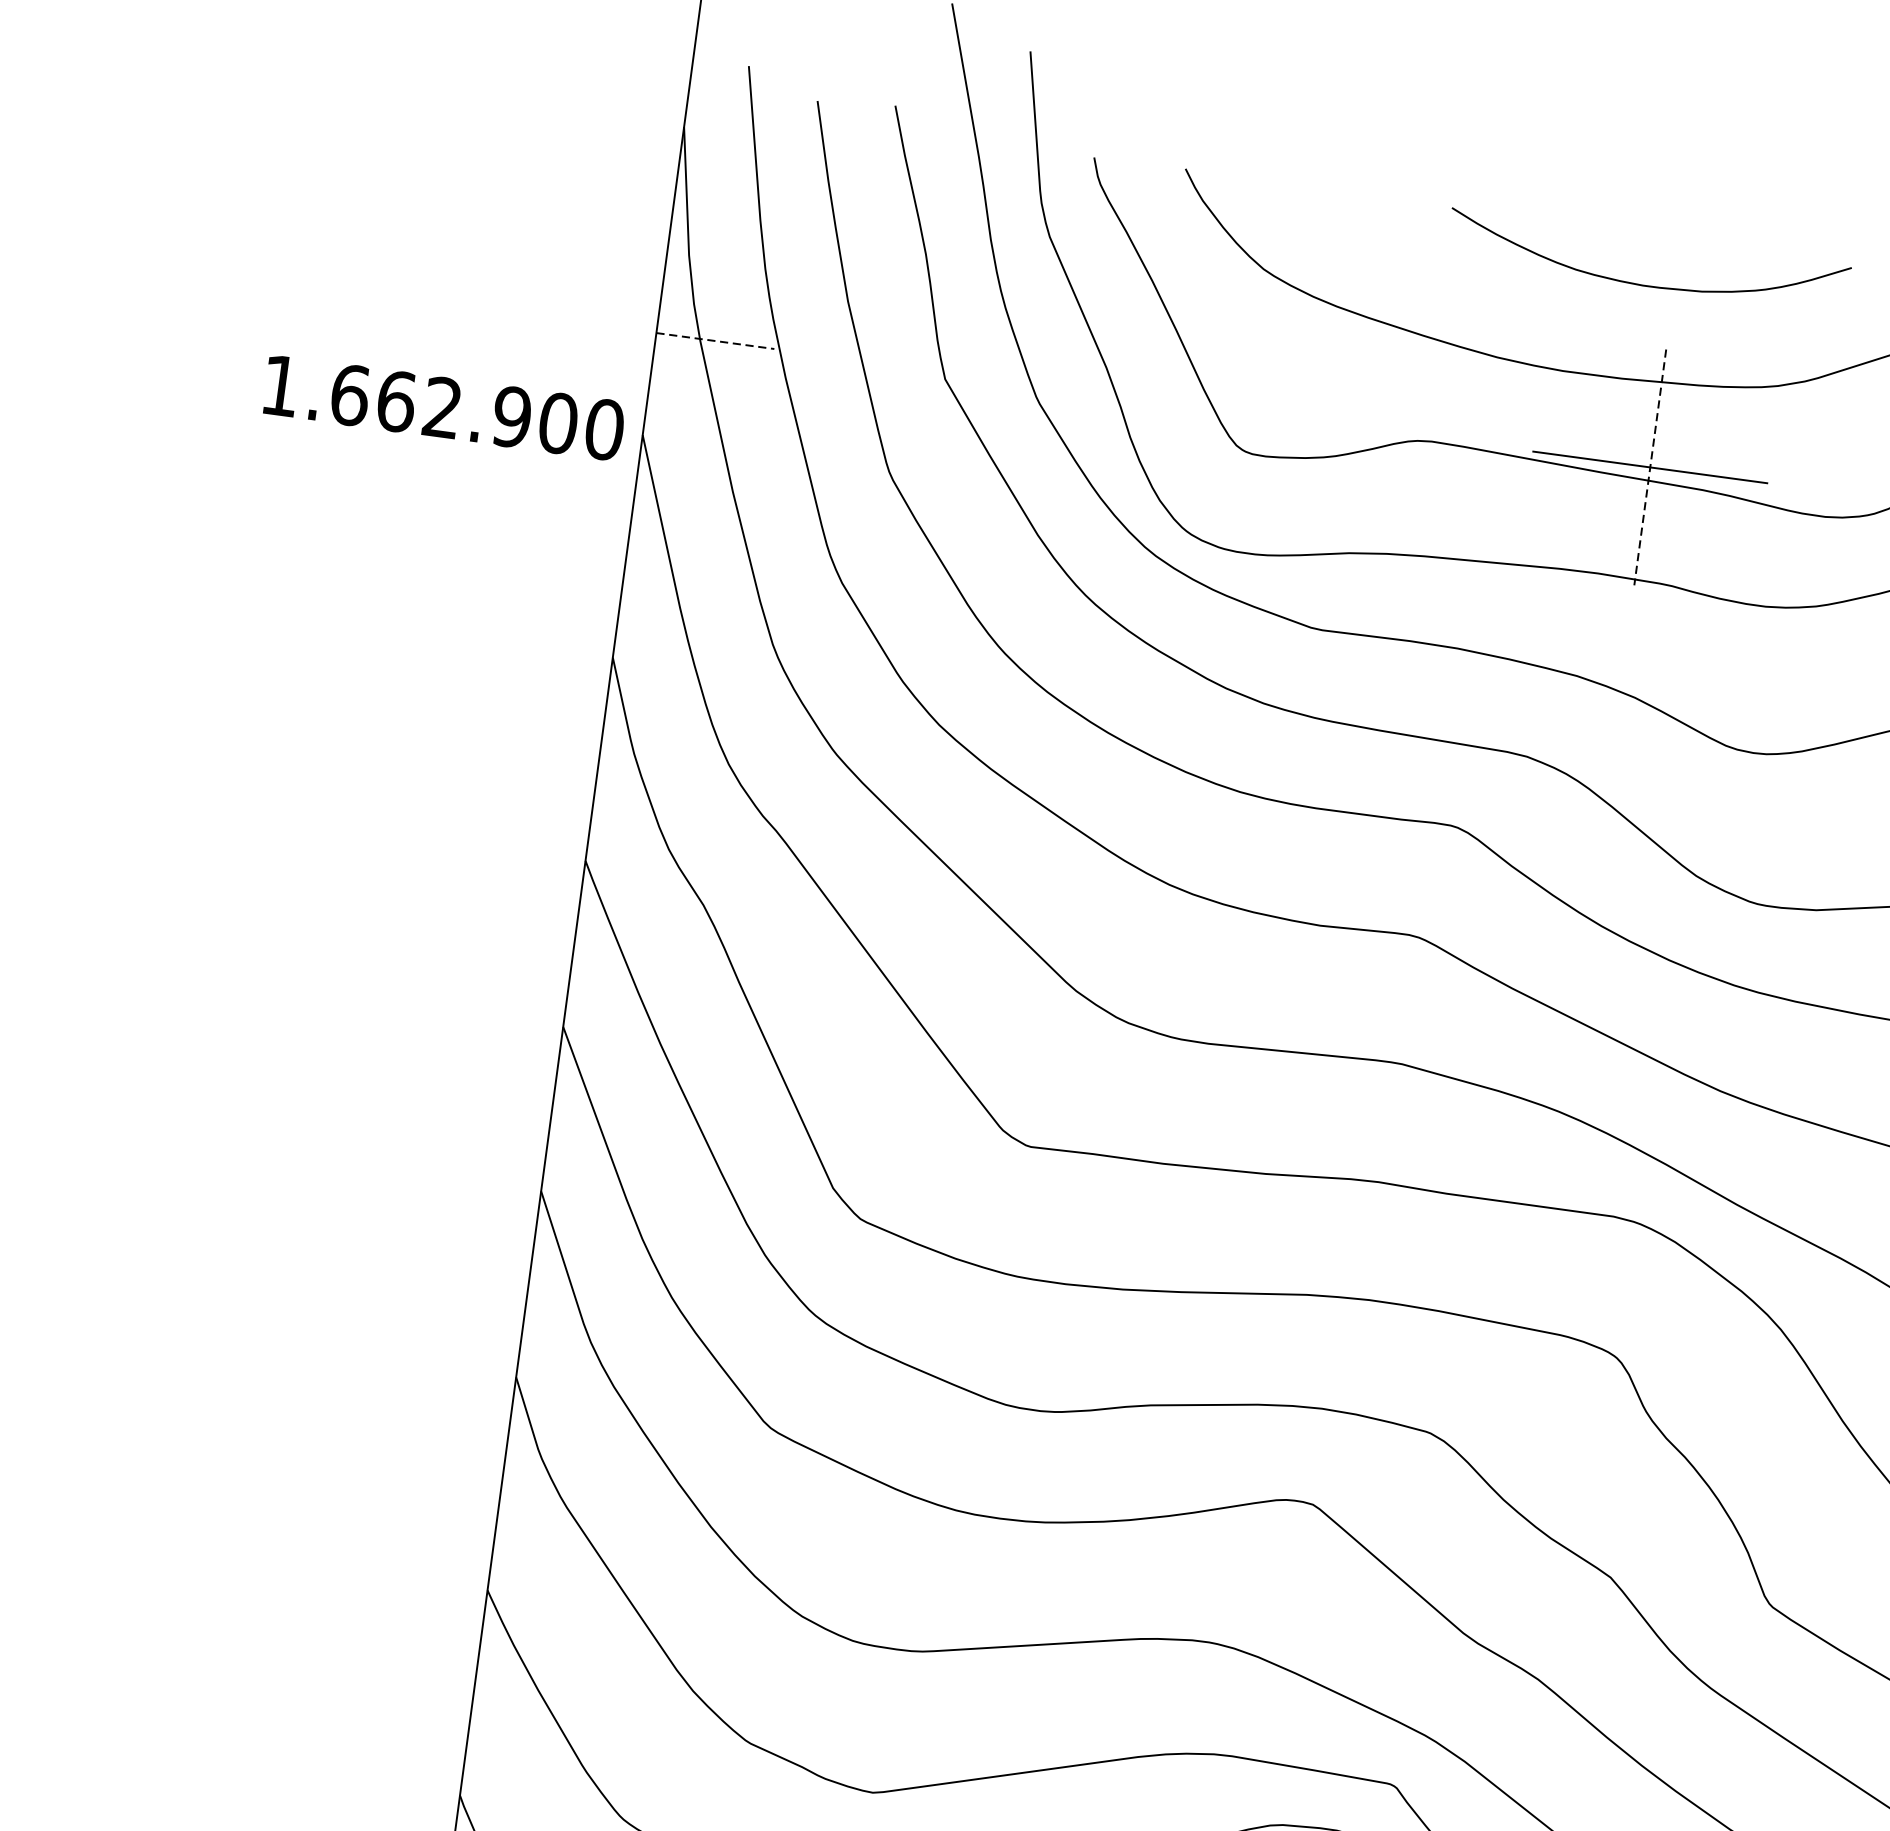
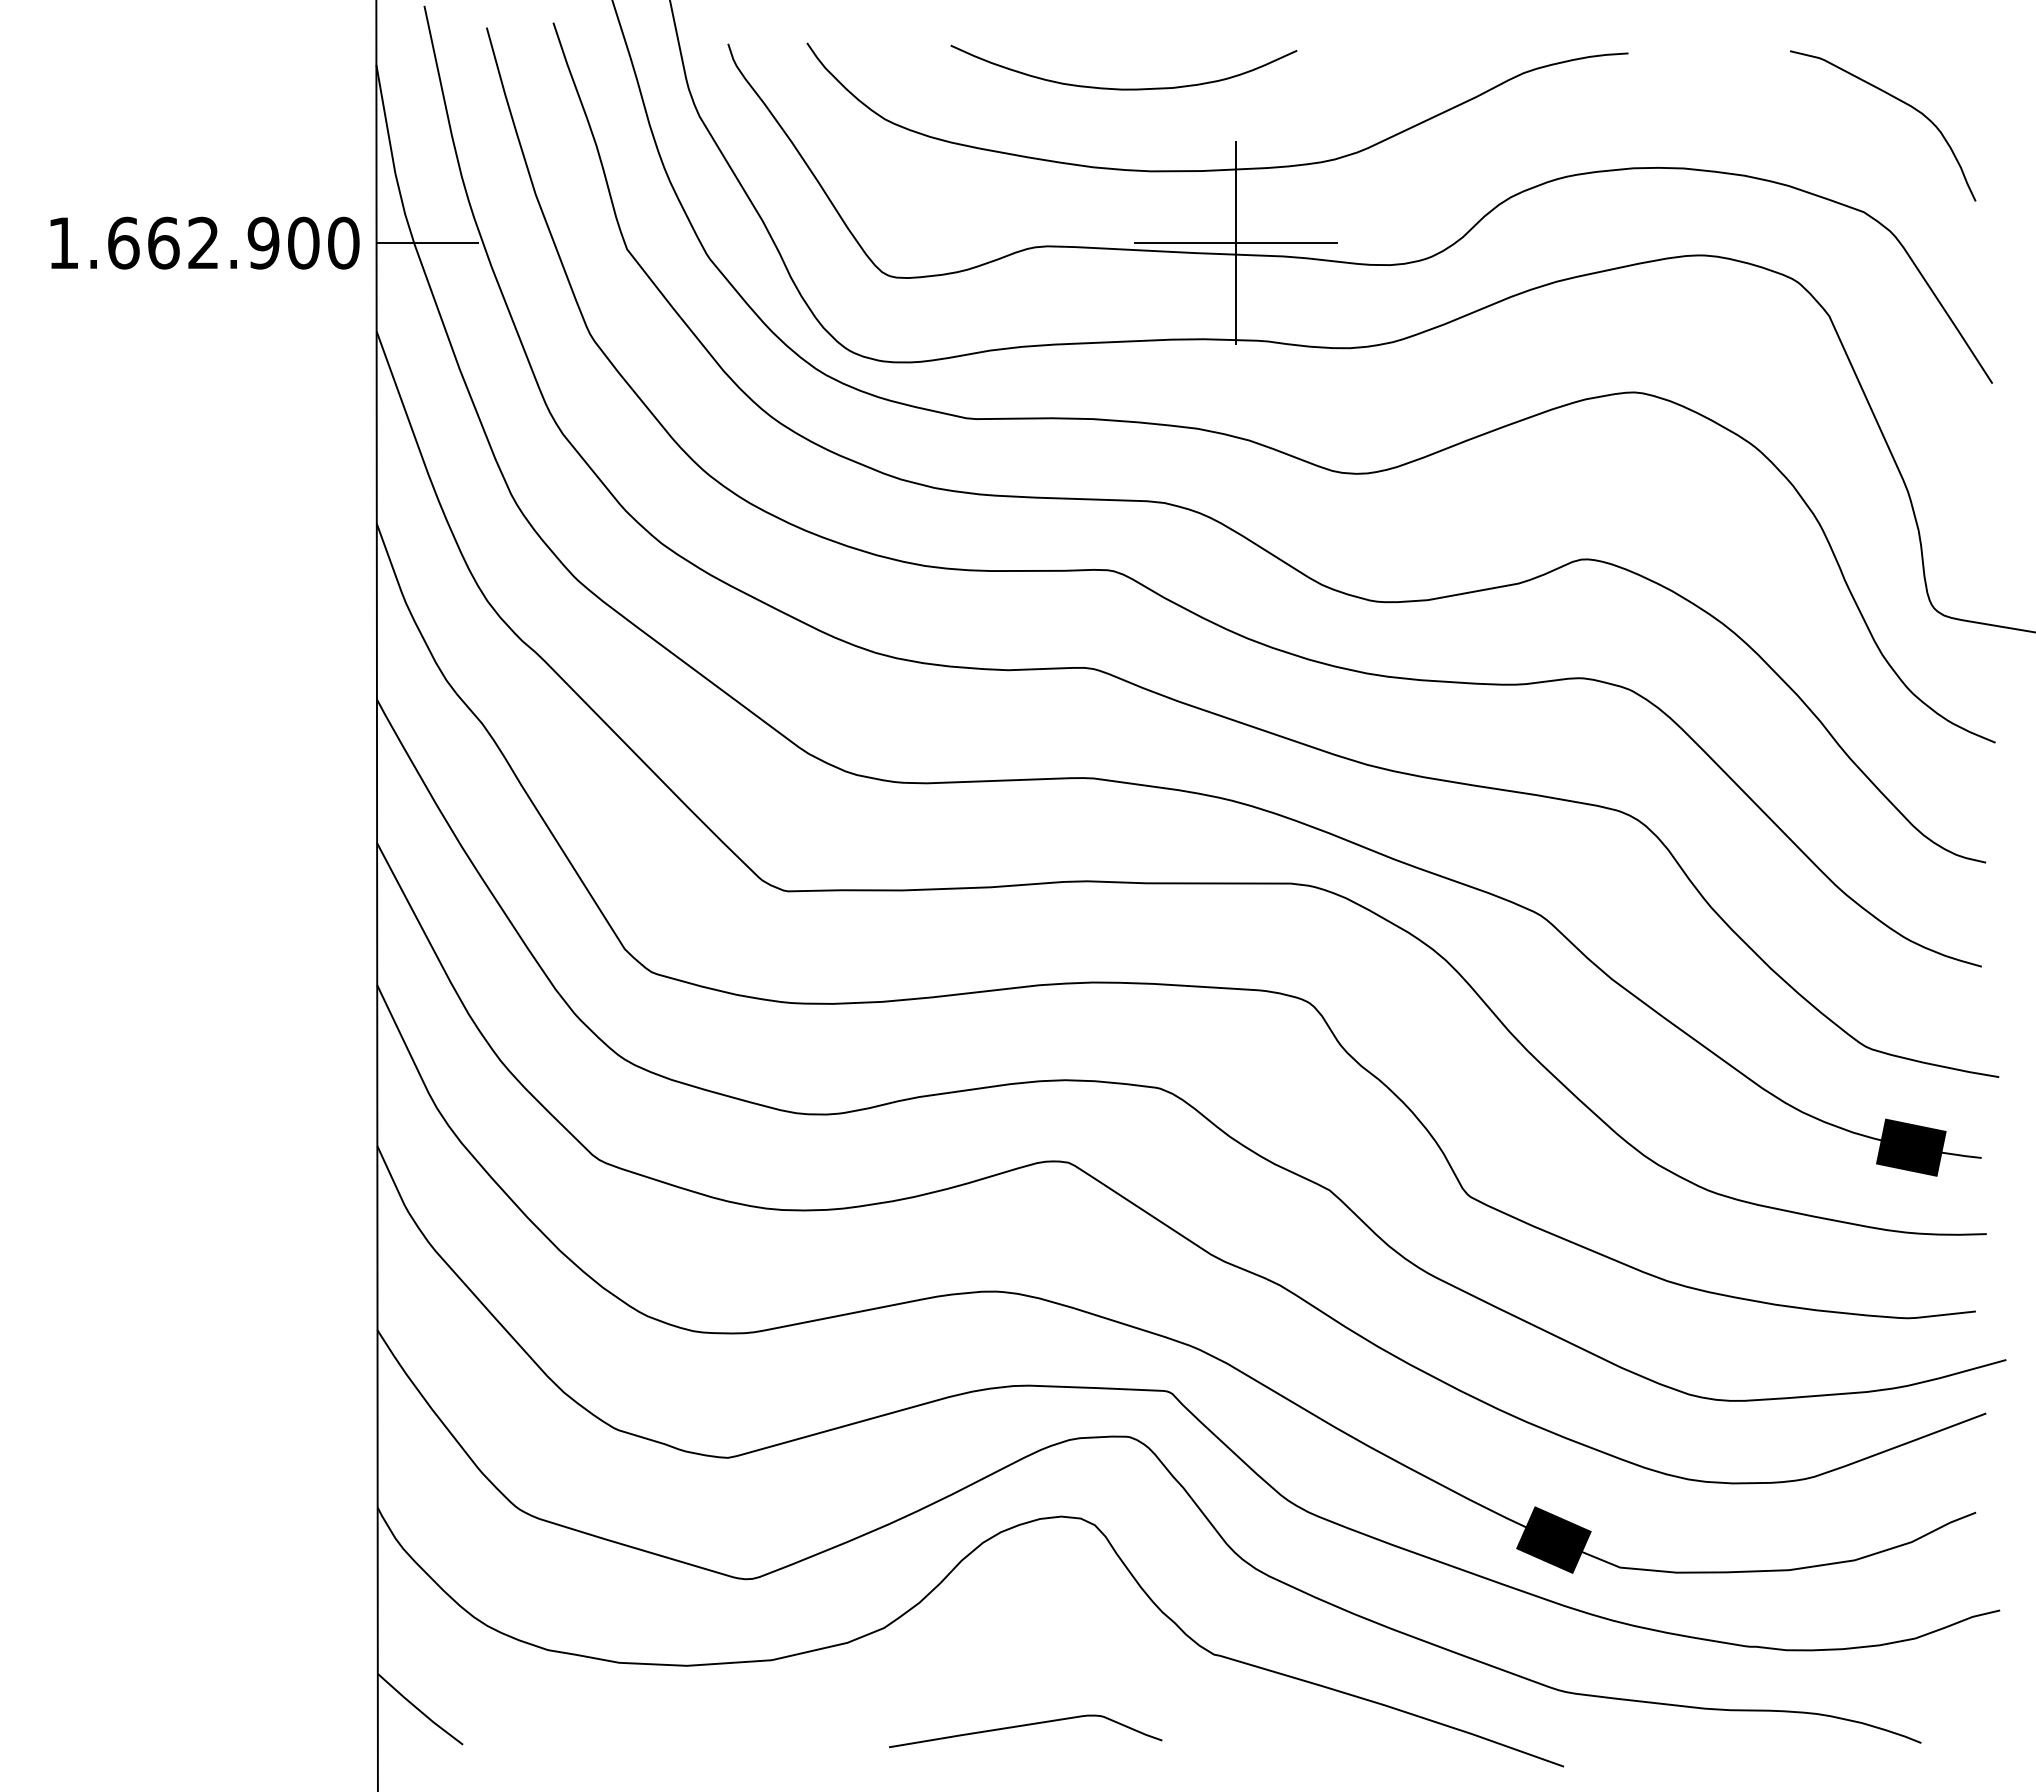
curve: (1645, 284) -> (1123, 88), moved
line: (715, 341) -> (427, 243), dashed -> solid
text: (443, 407) -> (204, 242), moved
line: (1649, 467) -> (1235, 243), dashed -> solid

